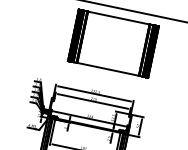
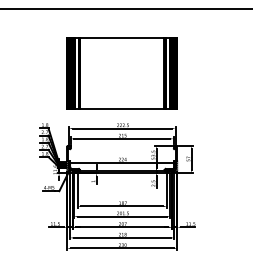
part: (112, 43) -> (121, 73), moved

